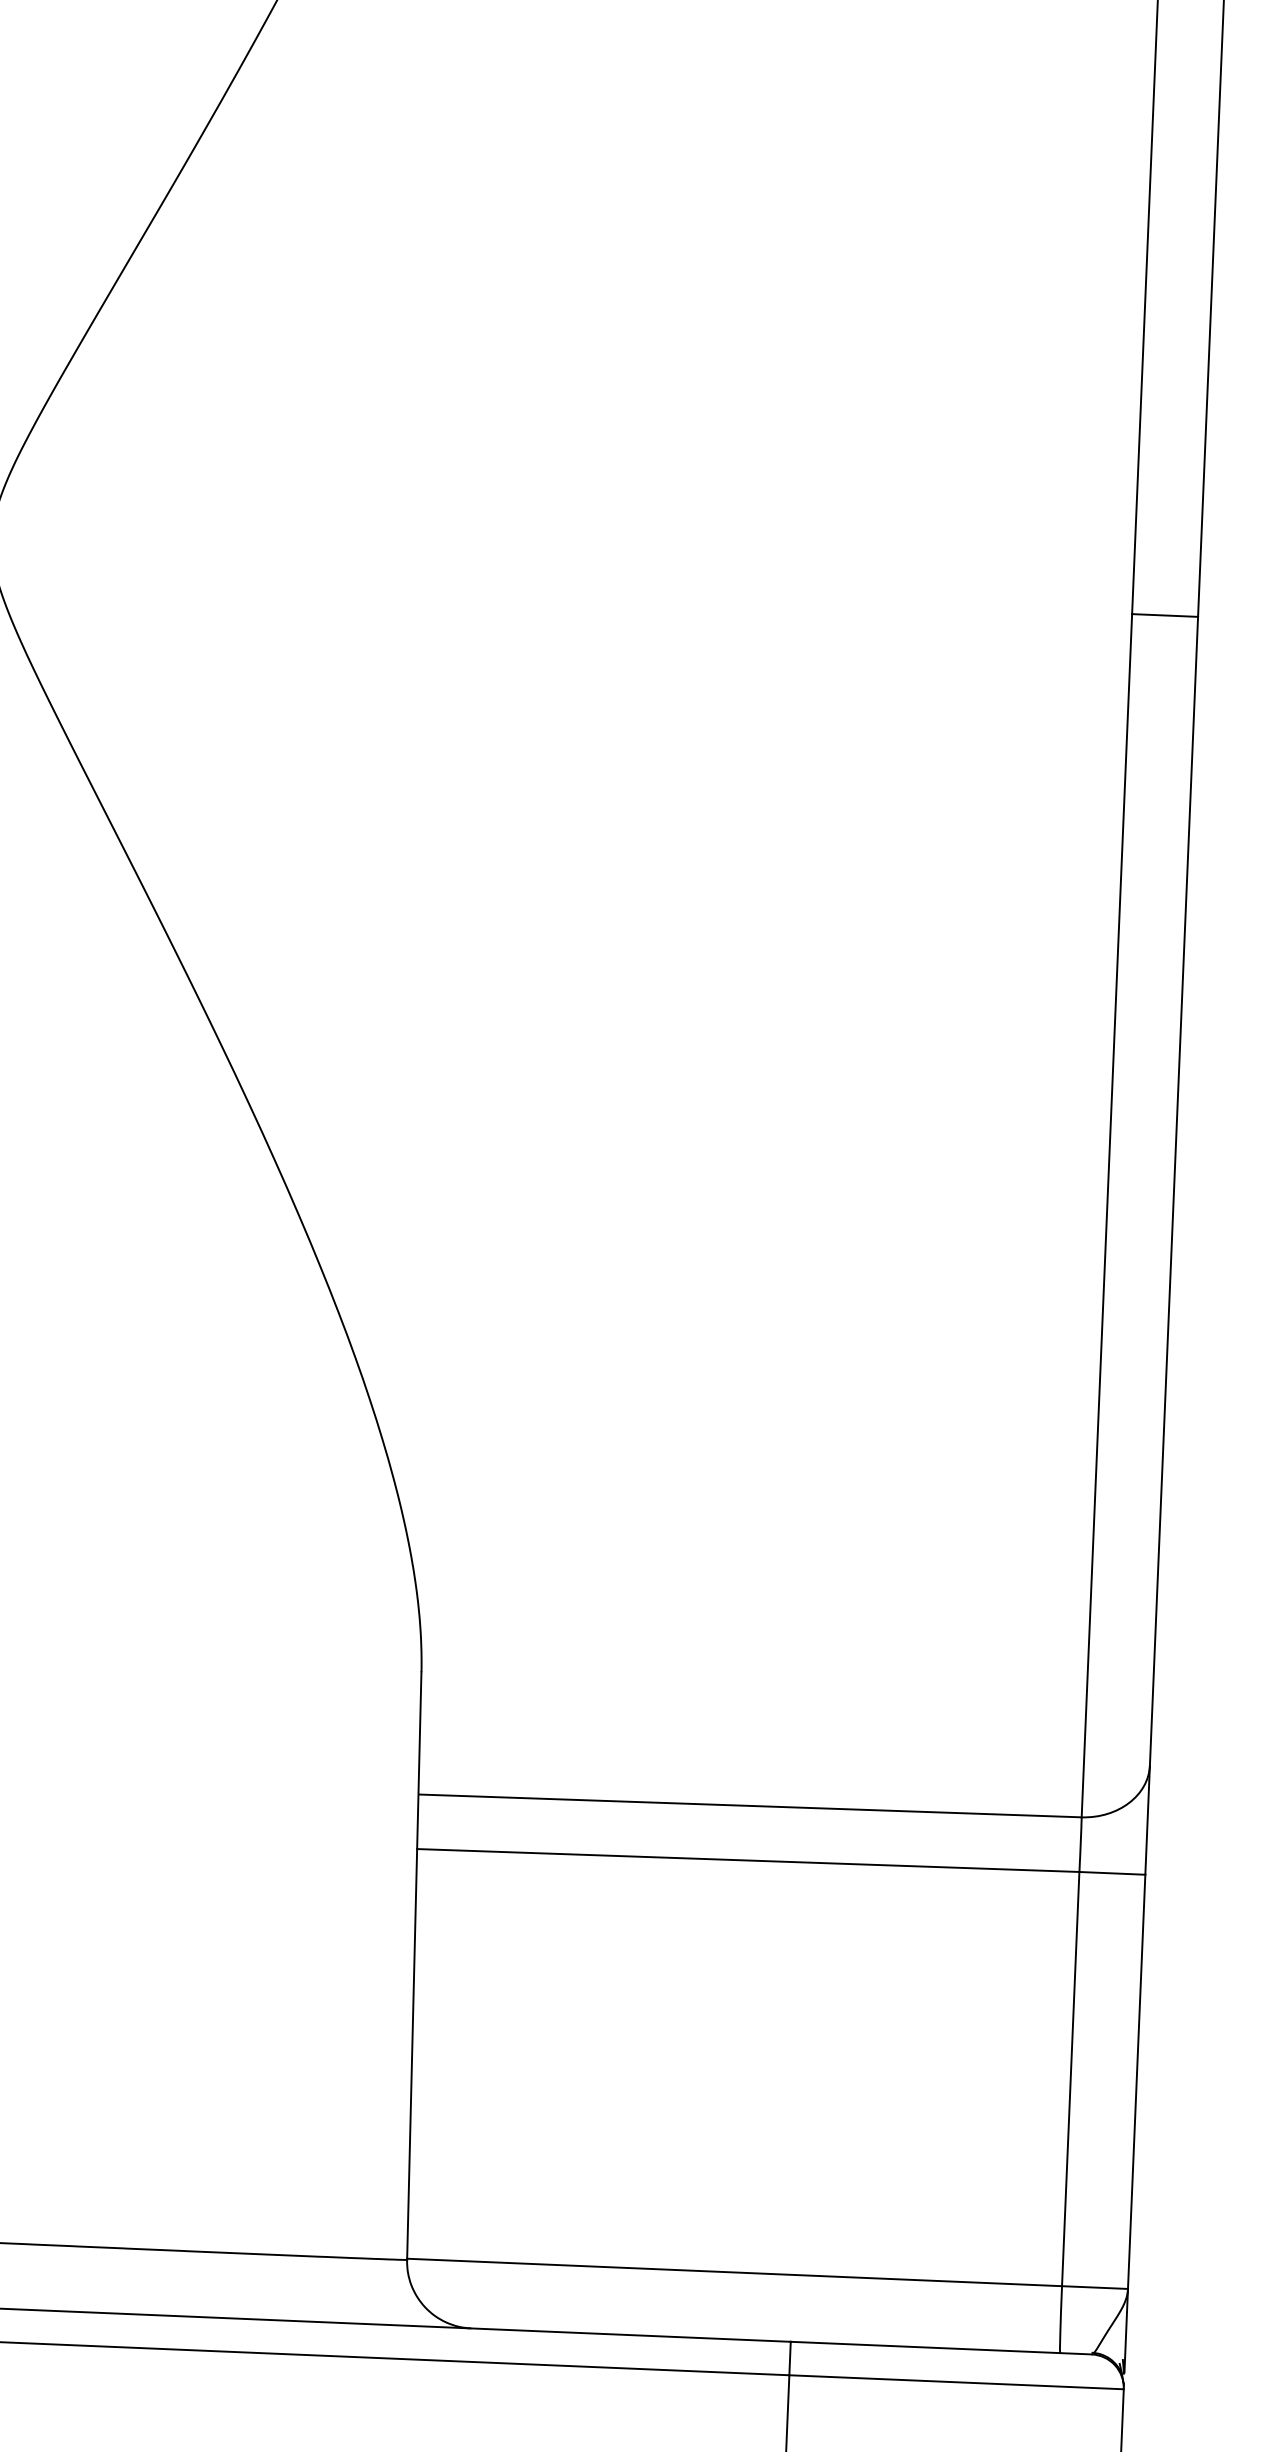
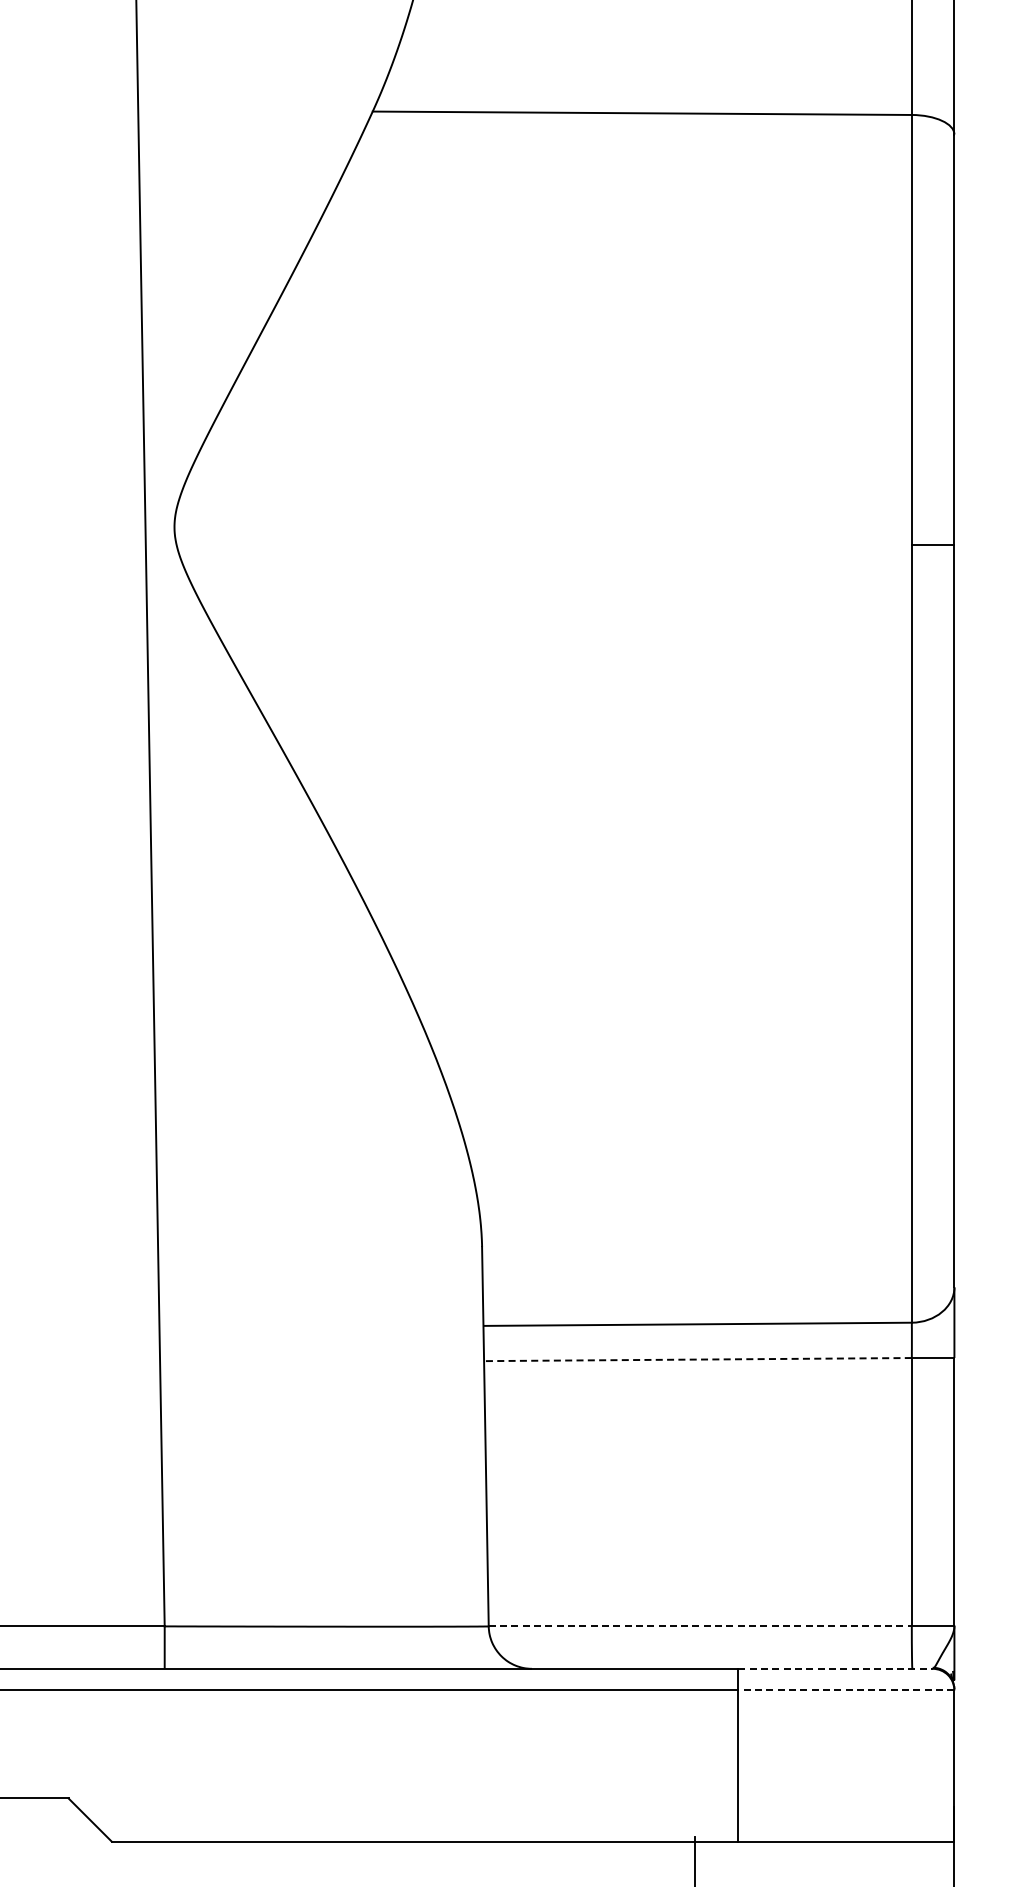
line: (747, 1860) -> (697, 1359), solid -> dashed
line: (734, 2272) -> (700, 1625), solid -> dashed
line: (942, 2347) -> (836, 1668), solid -> dashed
line: (955, 2382) -> (845, 1690), solid -> dashed

